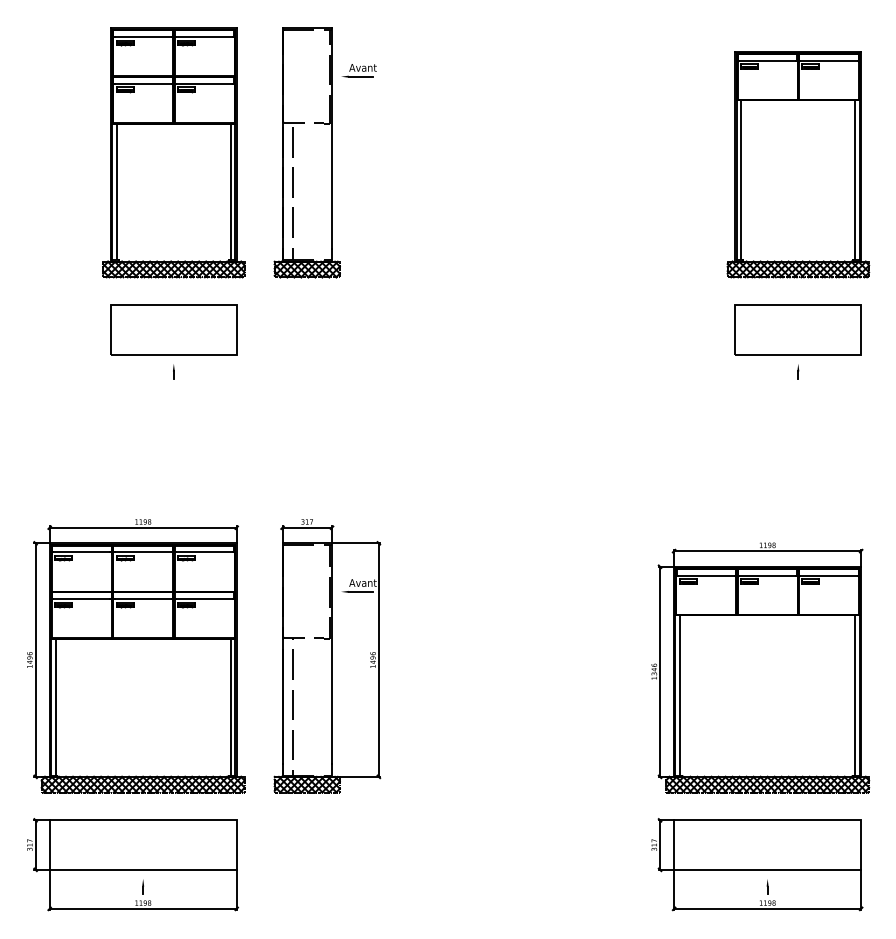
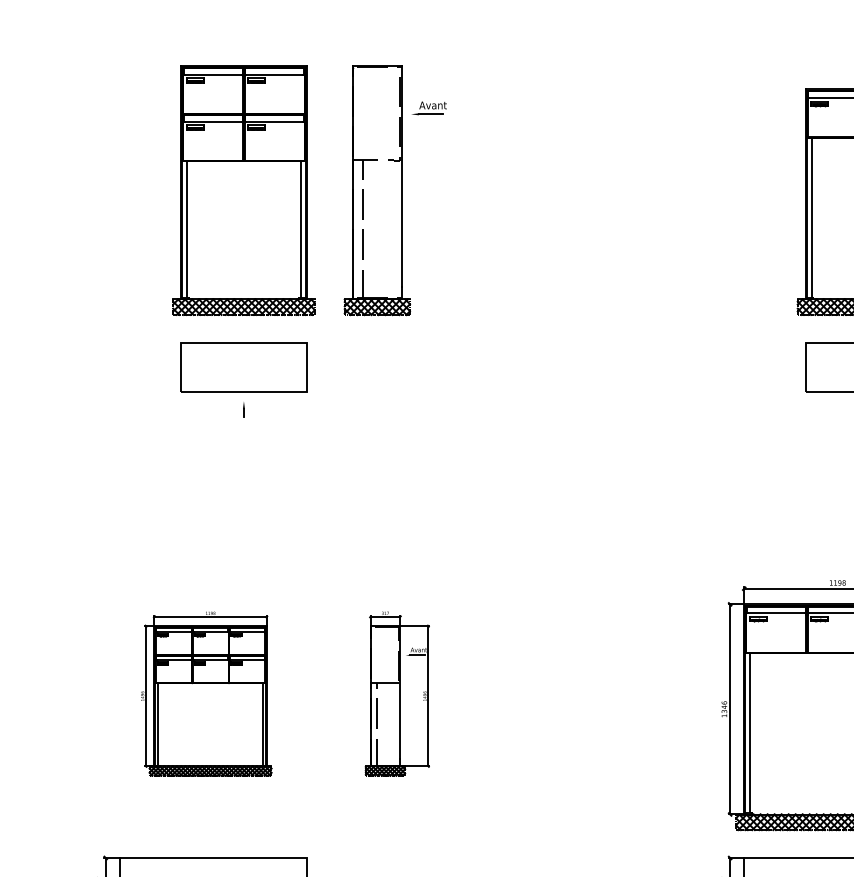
part: (136, 656) -> (206, 694), size x0.6
part: (327, 656) -> (397, 694), size x0.6

